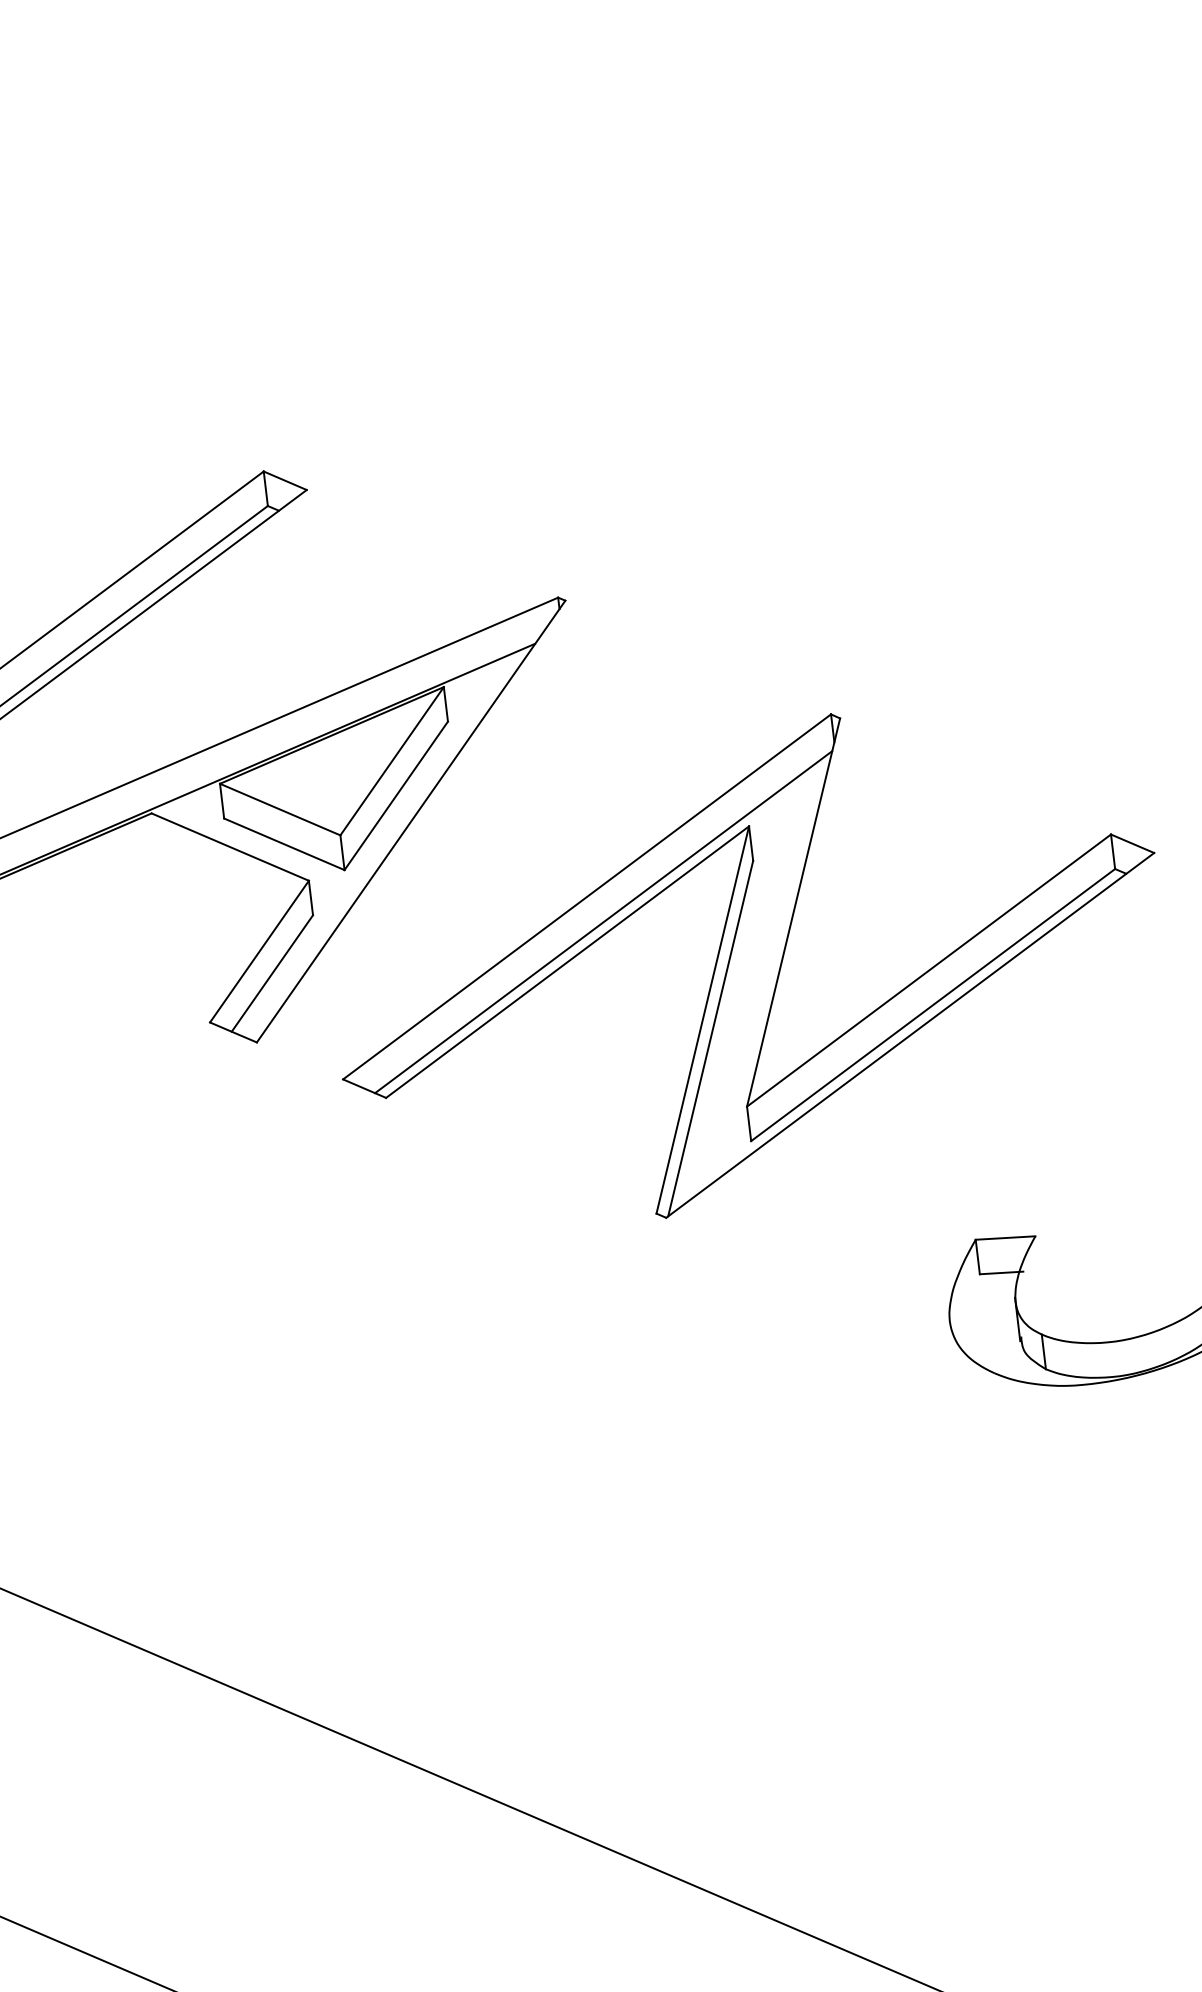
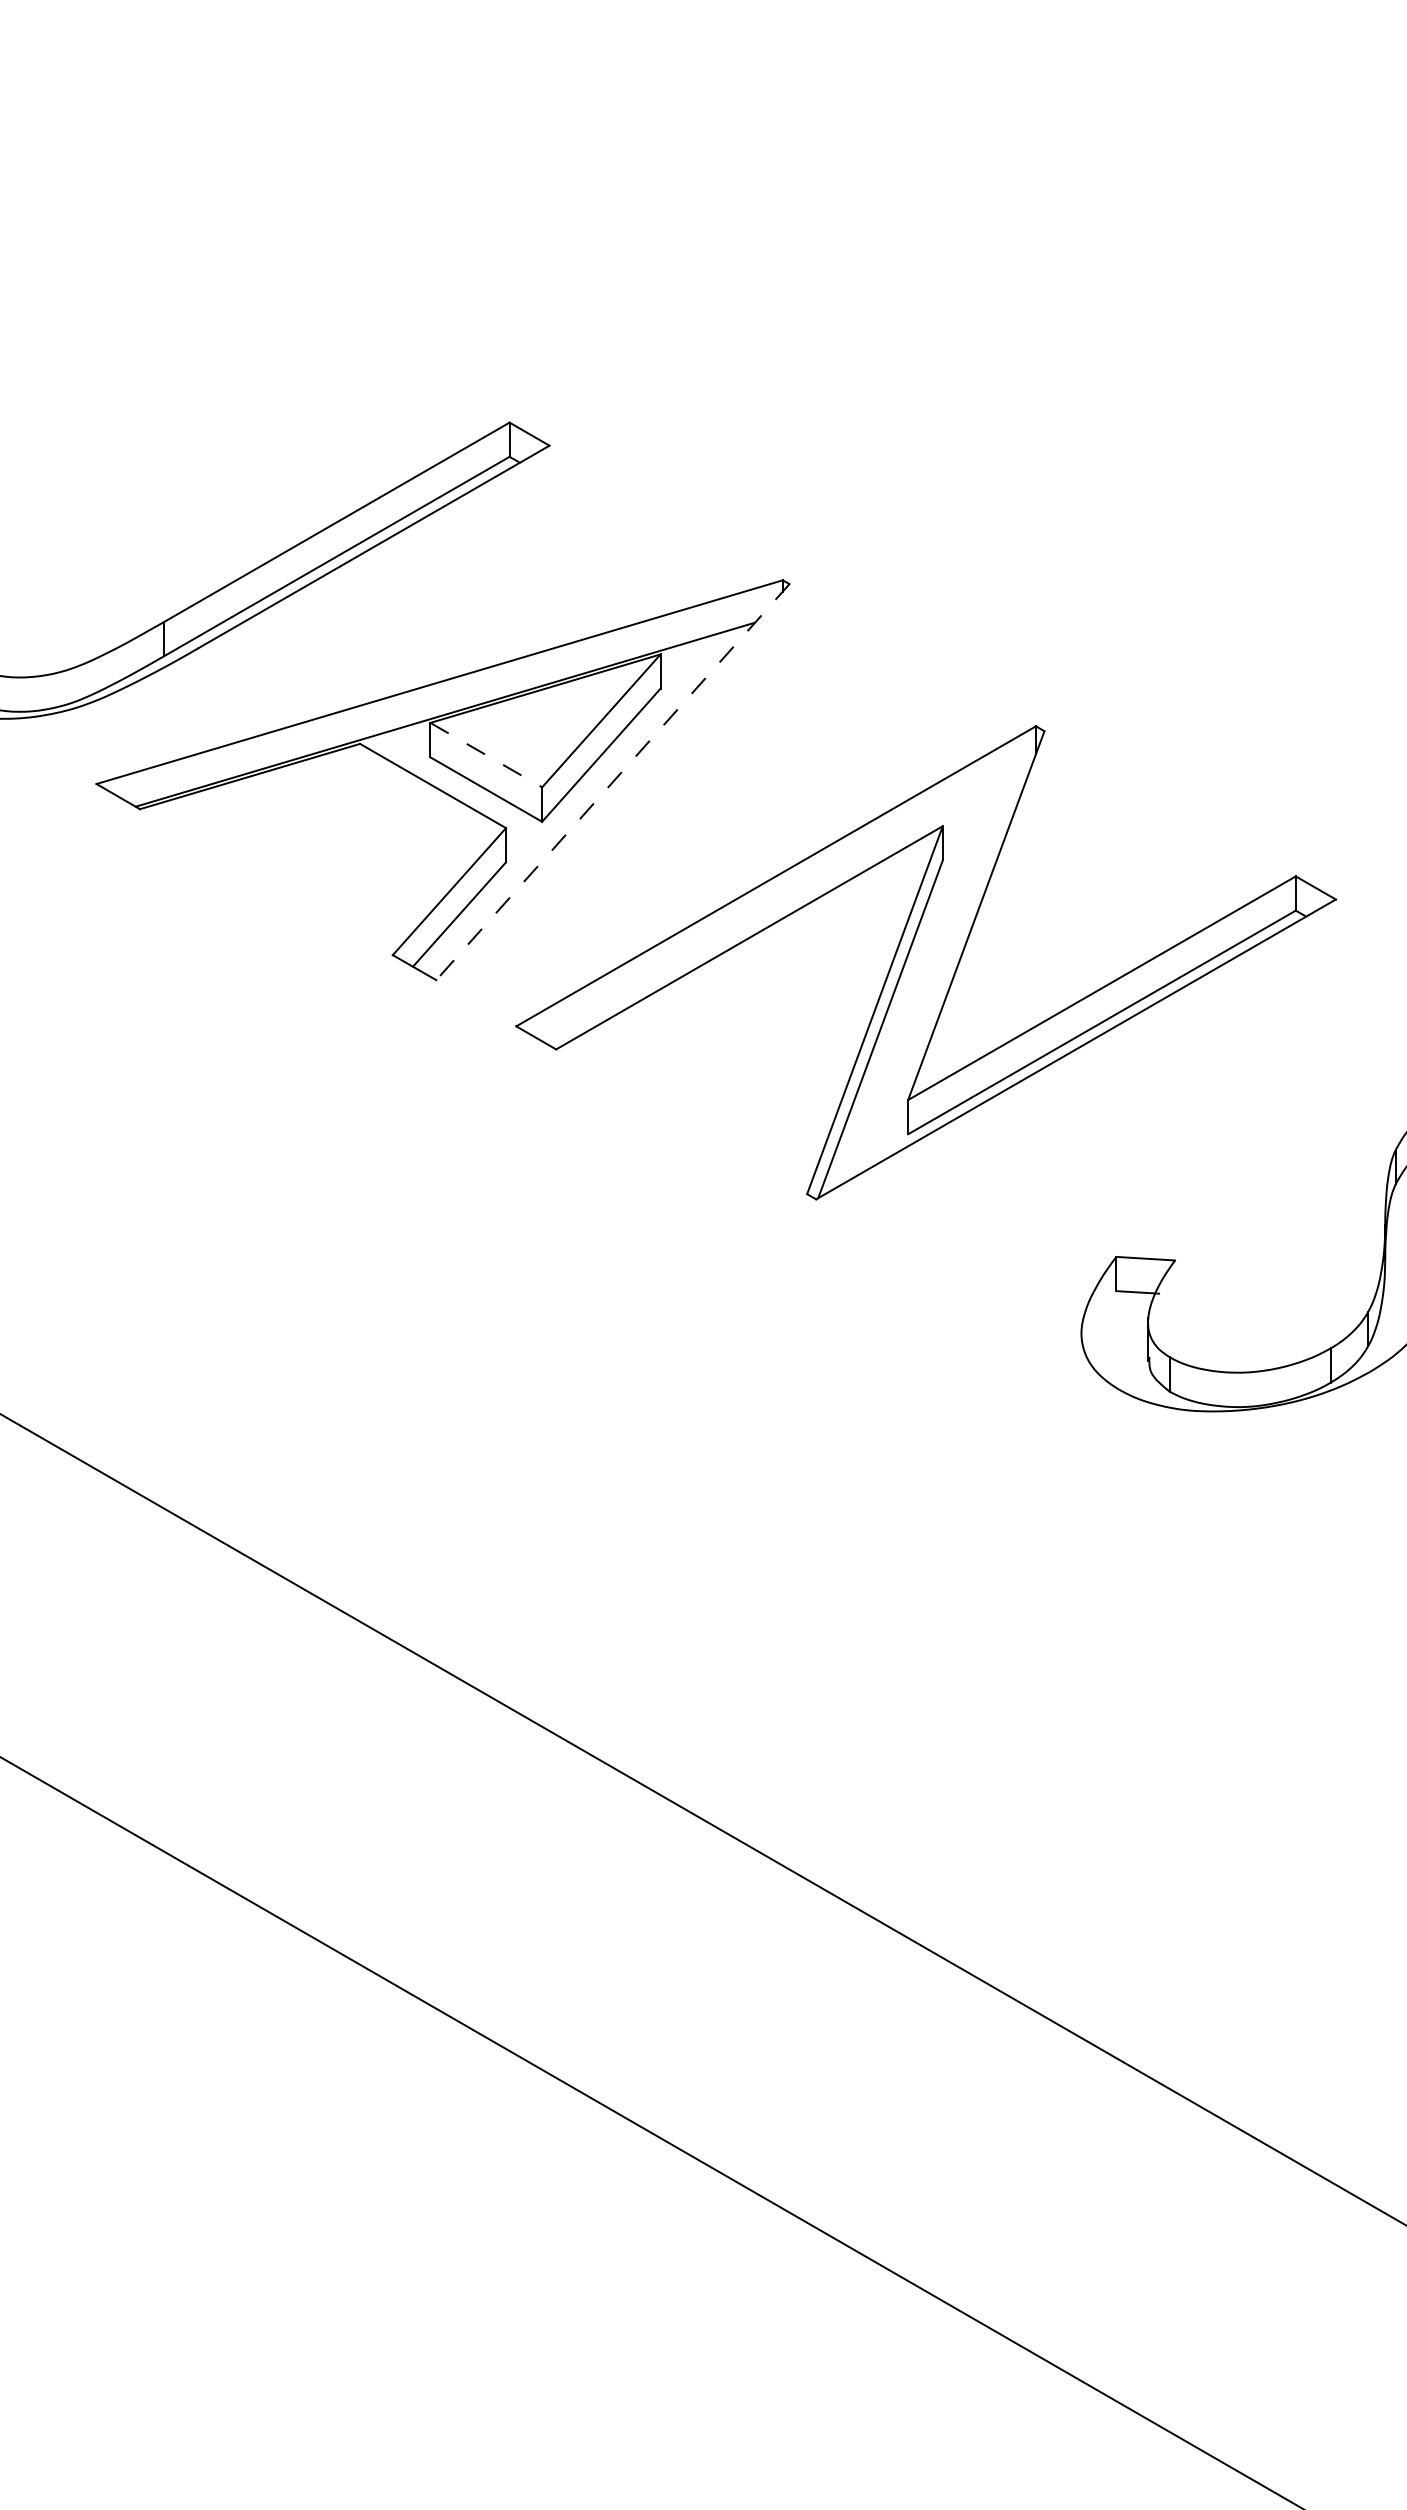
line: (280, 809) -> (486, 755), solid -> dashed
line: (410, 821) -> (612, 782), solid -> dashed
line: (602, 921) -> (788, 902), removed

